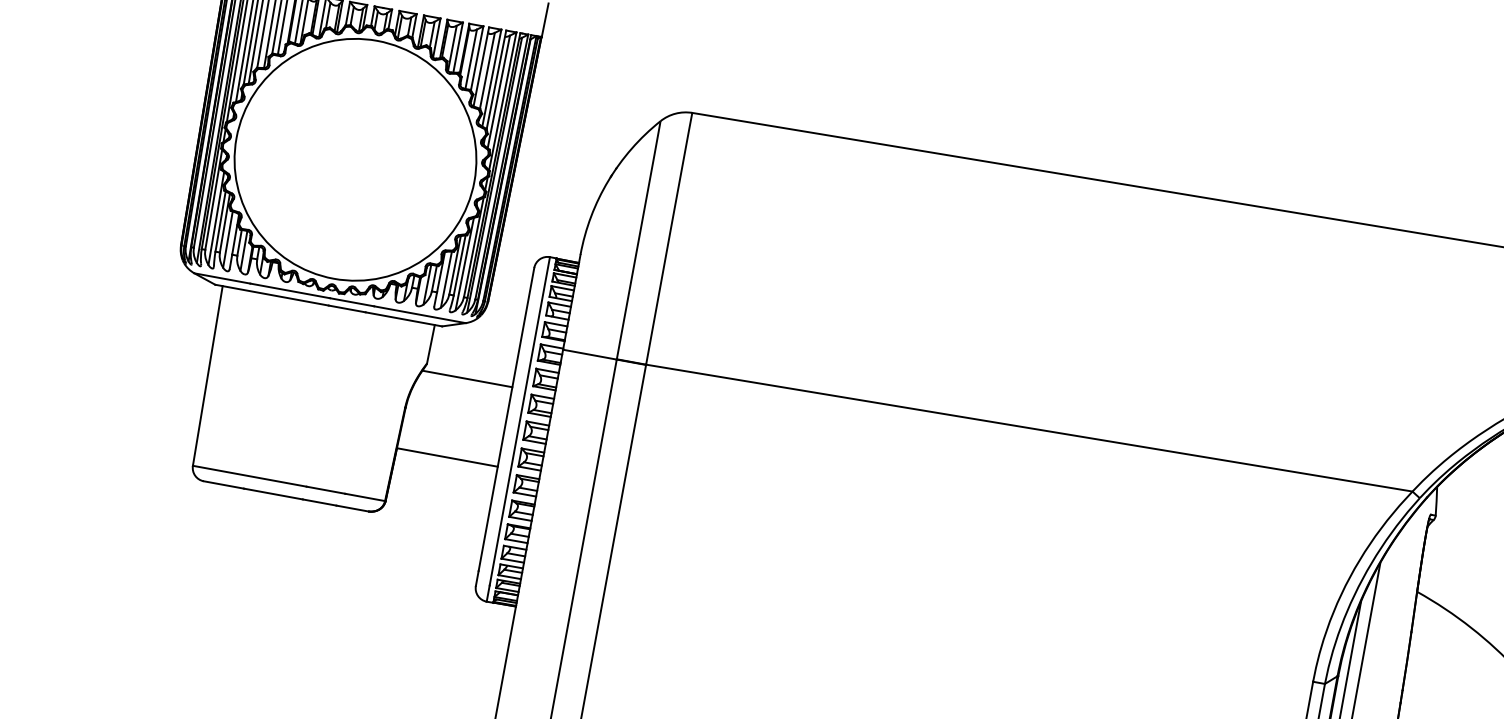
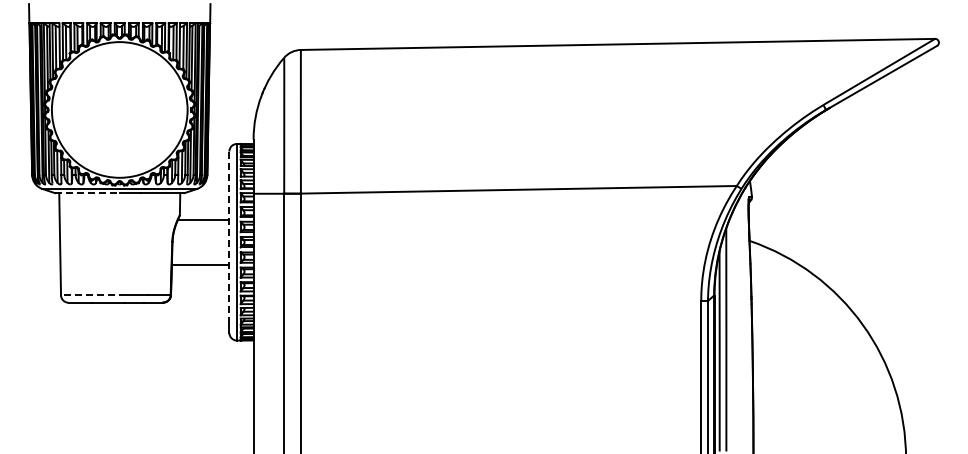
line: (272, 295) -> (87, 193), solid -> dashed
line: (506, 418) -> (229, 237), solid -> dashed
line: (248, 476) -> (92, 295), solid -> dashed

